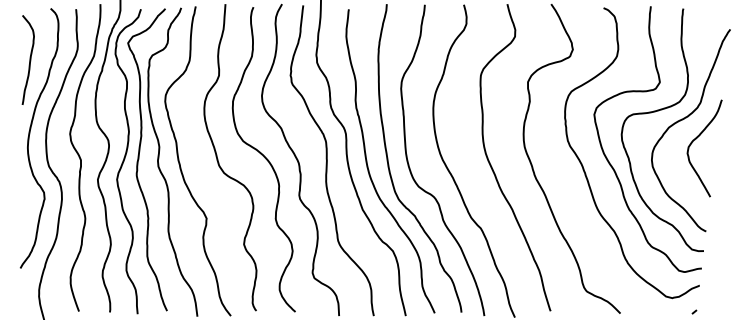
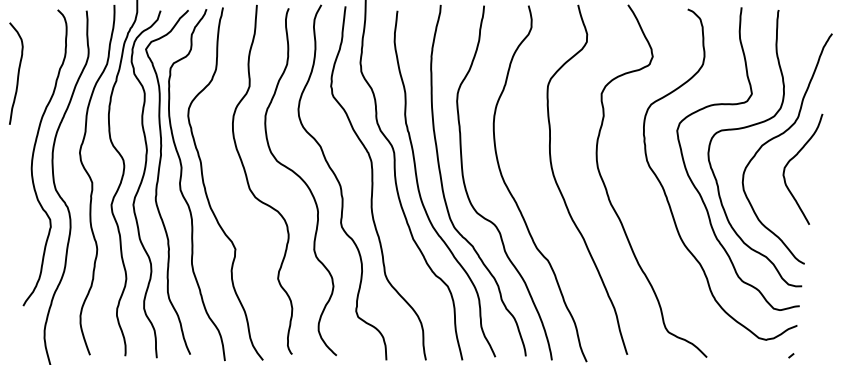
curve: (29, 59) -> (17, 73), moved

